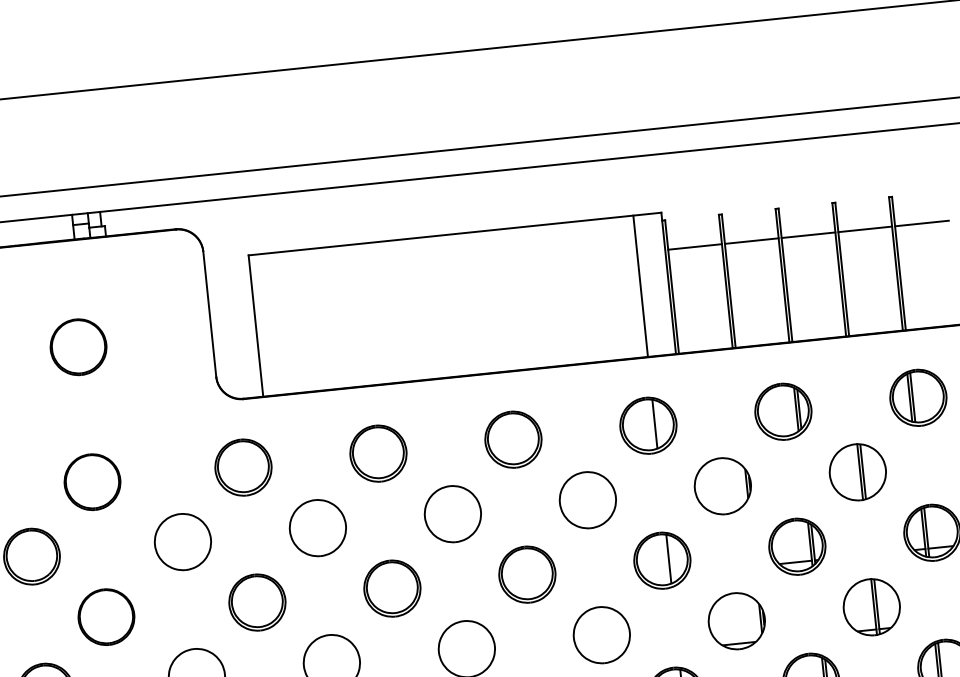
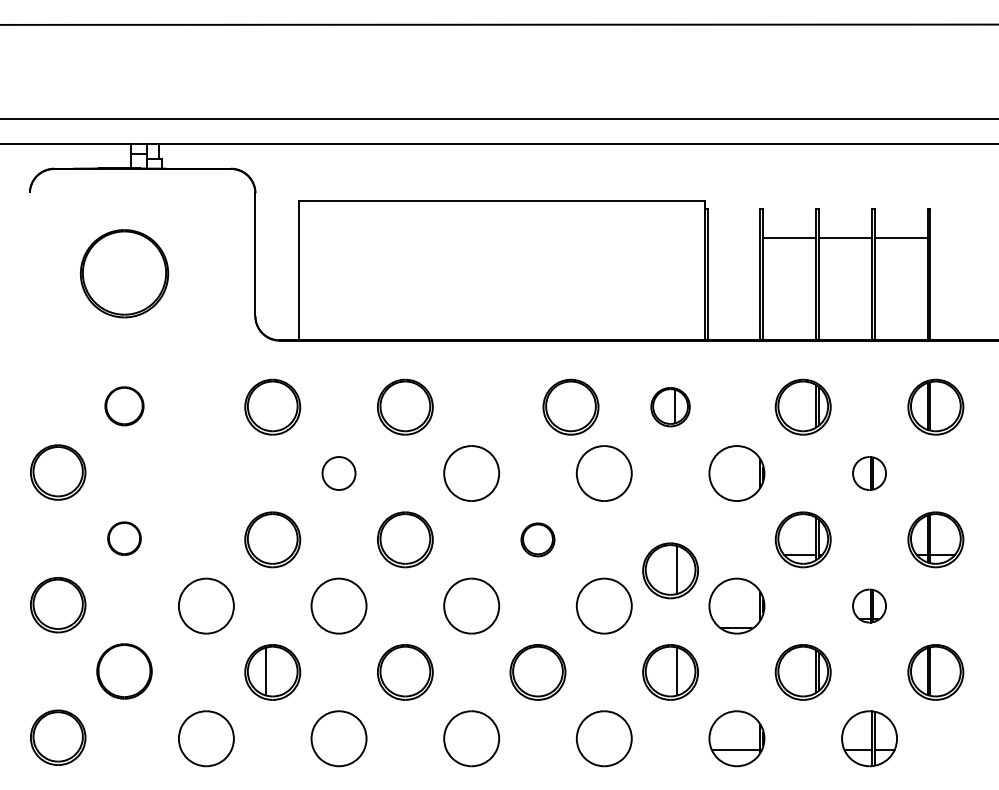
line: (921, 223) -> (956, 238), removed
line: (694, 247) -> (733, 238), removed
line: (641, 285) -> (677, 270), removed
part: (78, 347) -> (124, 273), size x1.6
part: (648, 425) -> (670, 406), size x0.7
part: (512, 439) -> (570, 406), moved
part: (857, 472) -> (869, 473), size x0.6
part: (92, 482) -> (124, 406), size x0.7
part: (317, 528) -> (338, 473), size x0.6
part: (183, 542) -> (206, 473), removed
part: (662, 560) -> (670, 570), moved
part: (526, 574) -> (537, 539), size x0.6
part: (871, 606) -> (869, 605), size x0.6
part: (106, 616) -> (124, 538), size x0.6

